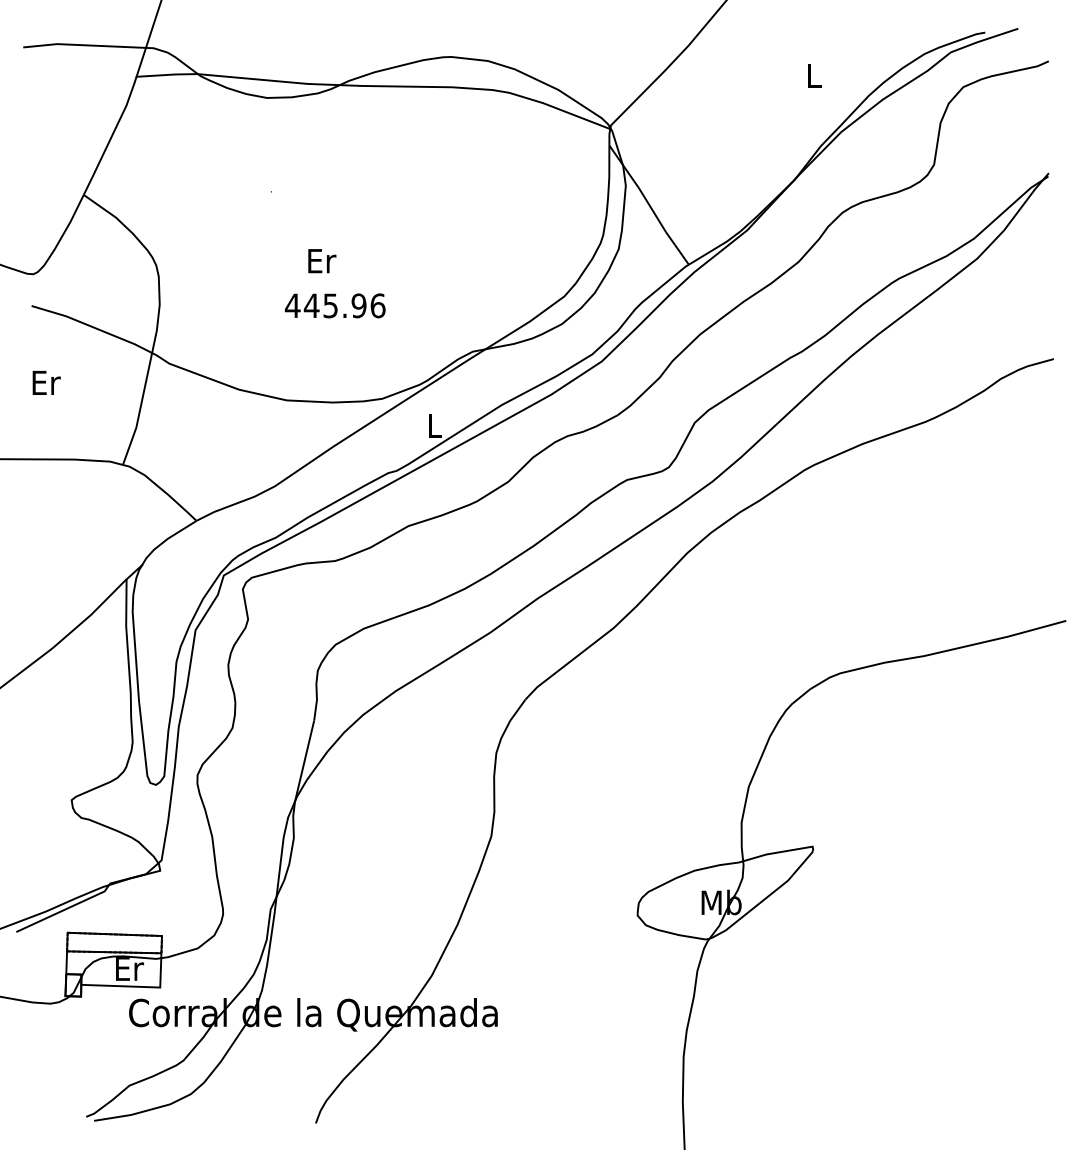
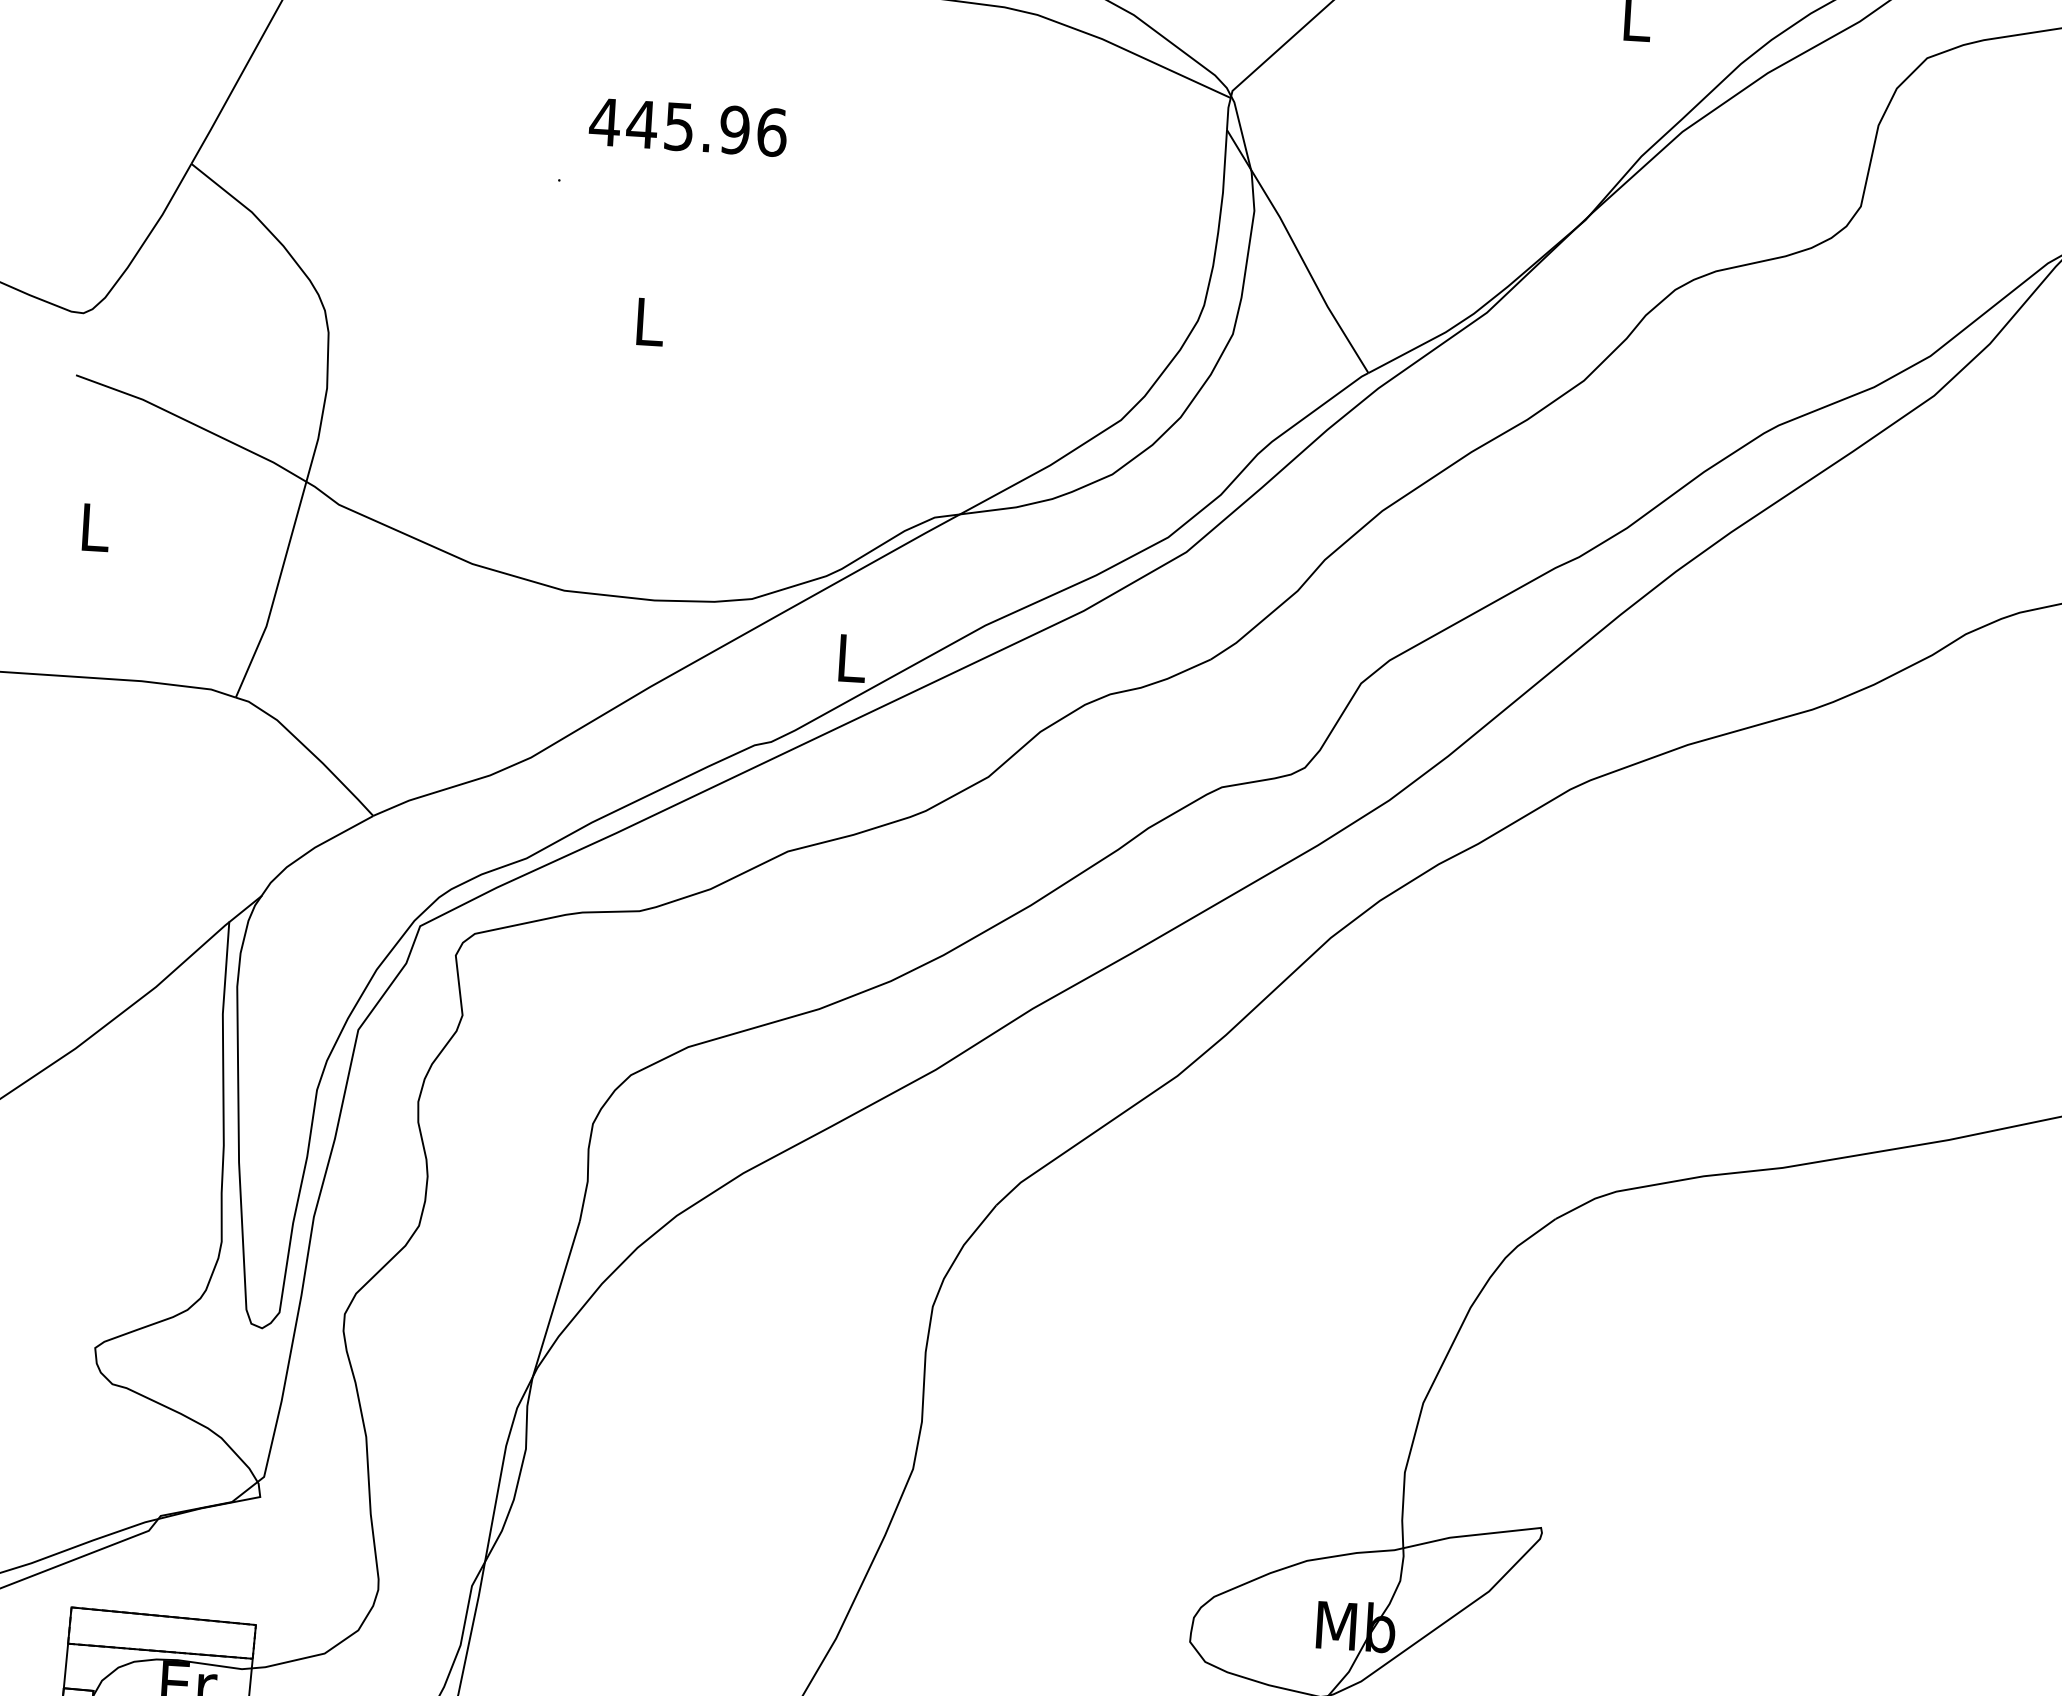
text: (322, 261) -> (651, 322), Er -> L
text: (335, 305) -> (688, 126), moved
text: (46, 382) -> (95, 526), Er -> L

